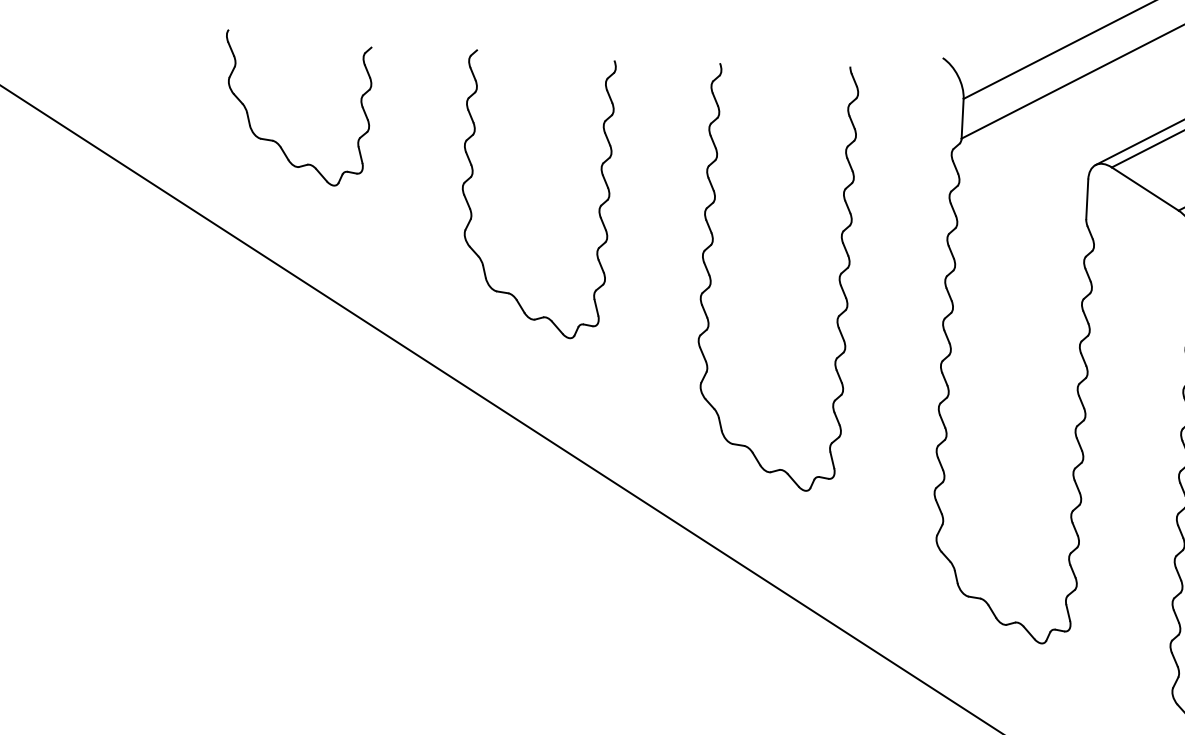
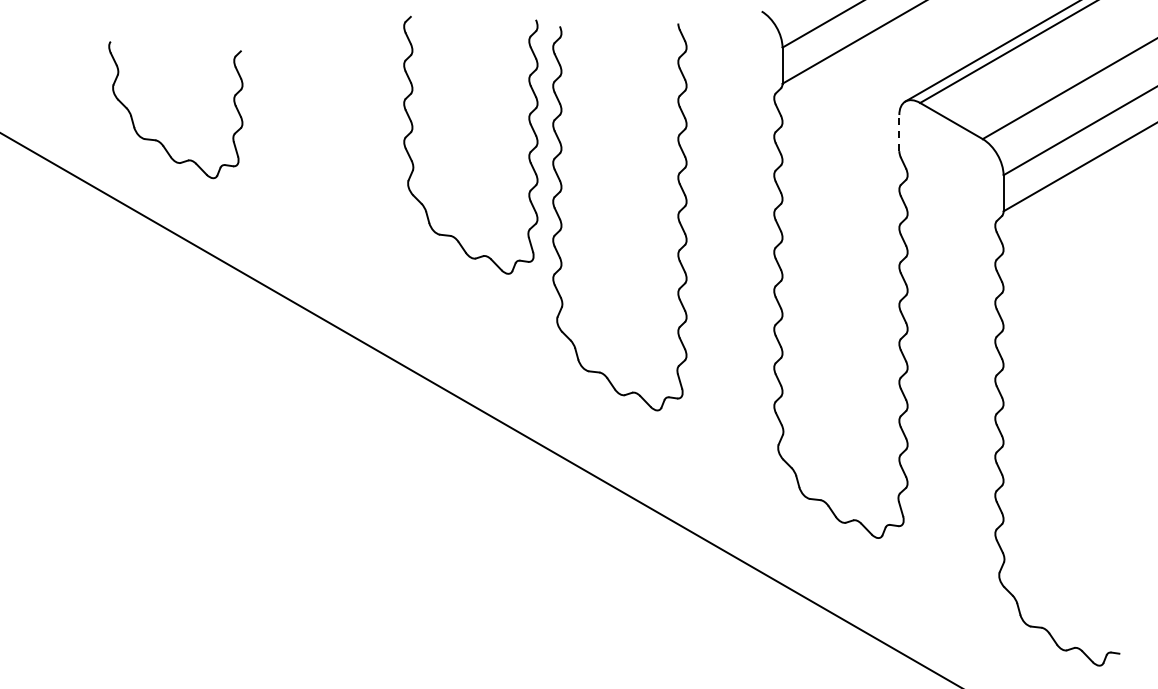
part: (276, 141) -> (159, 140), moved
line: (1087, 198) -> (899, 132), solid -> dashed
part: (598, 207) -> (528, 153), moved

